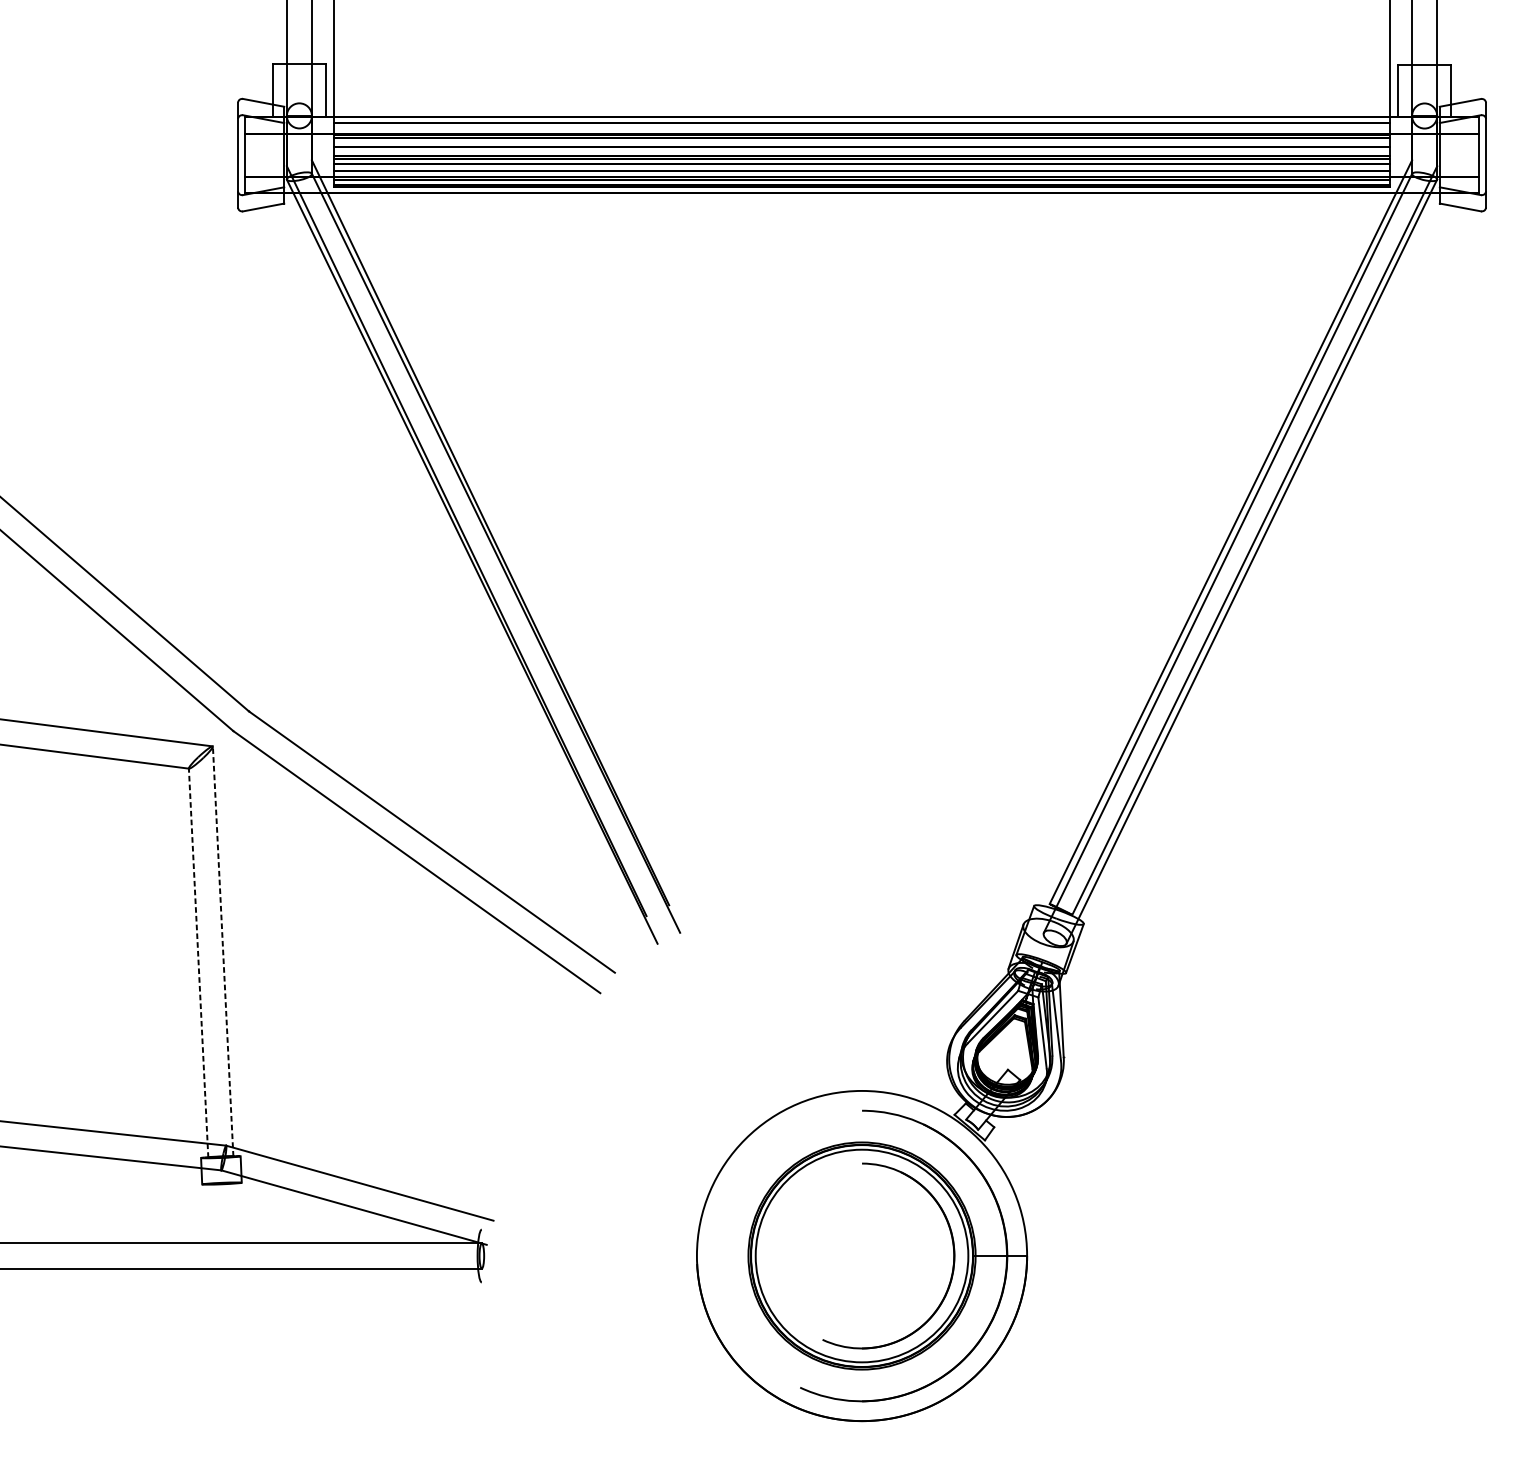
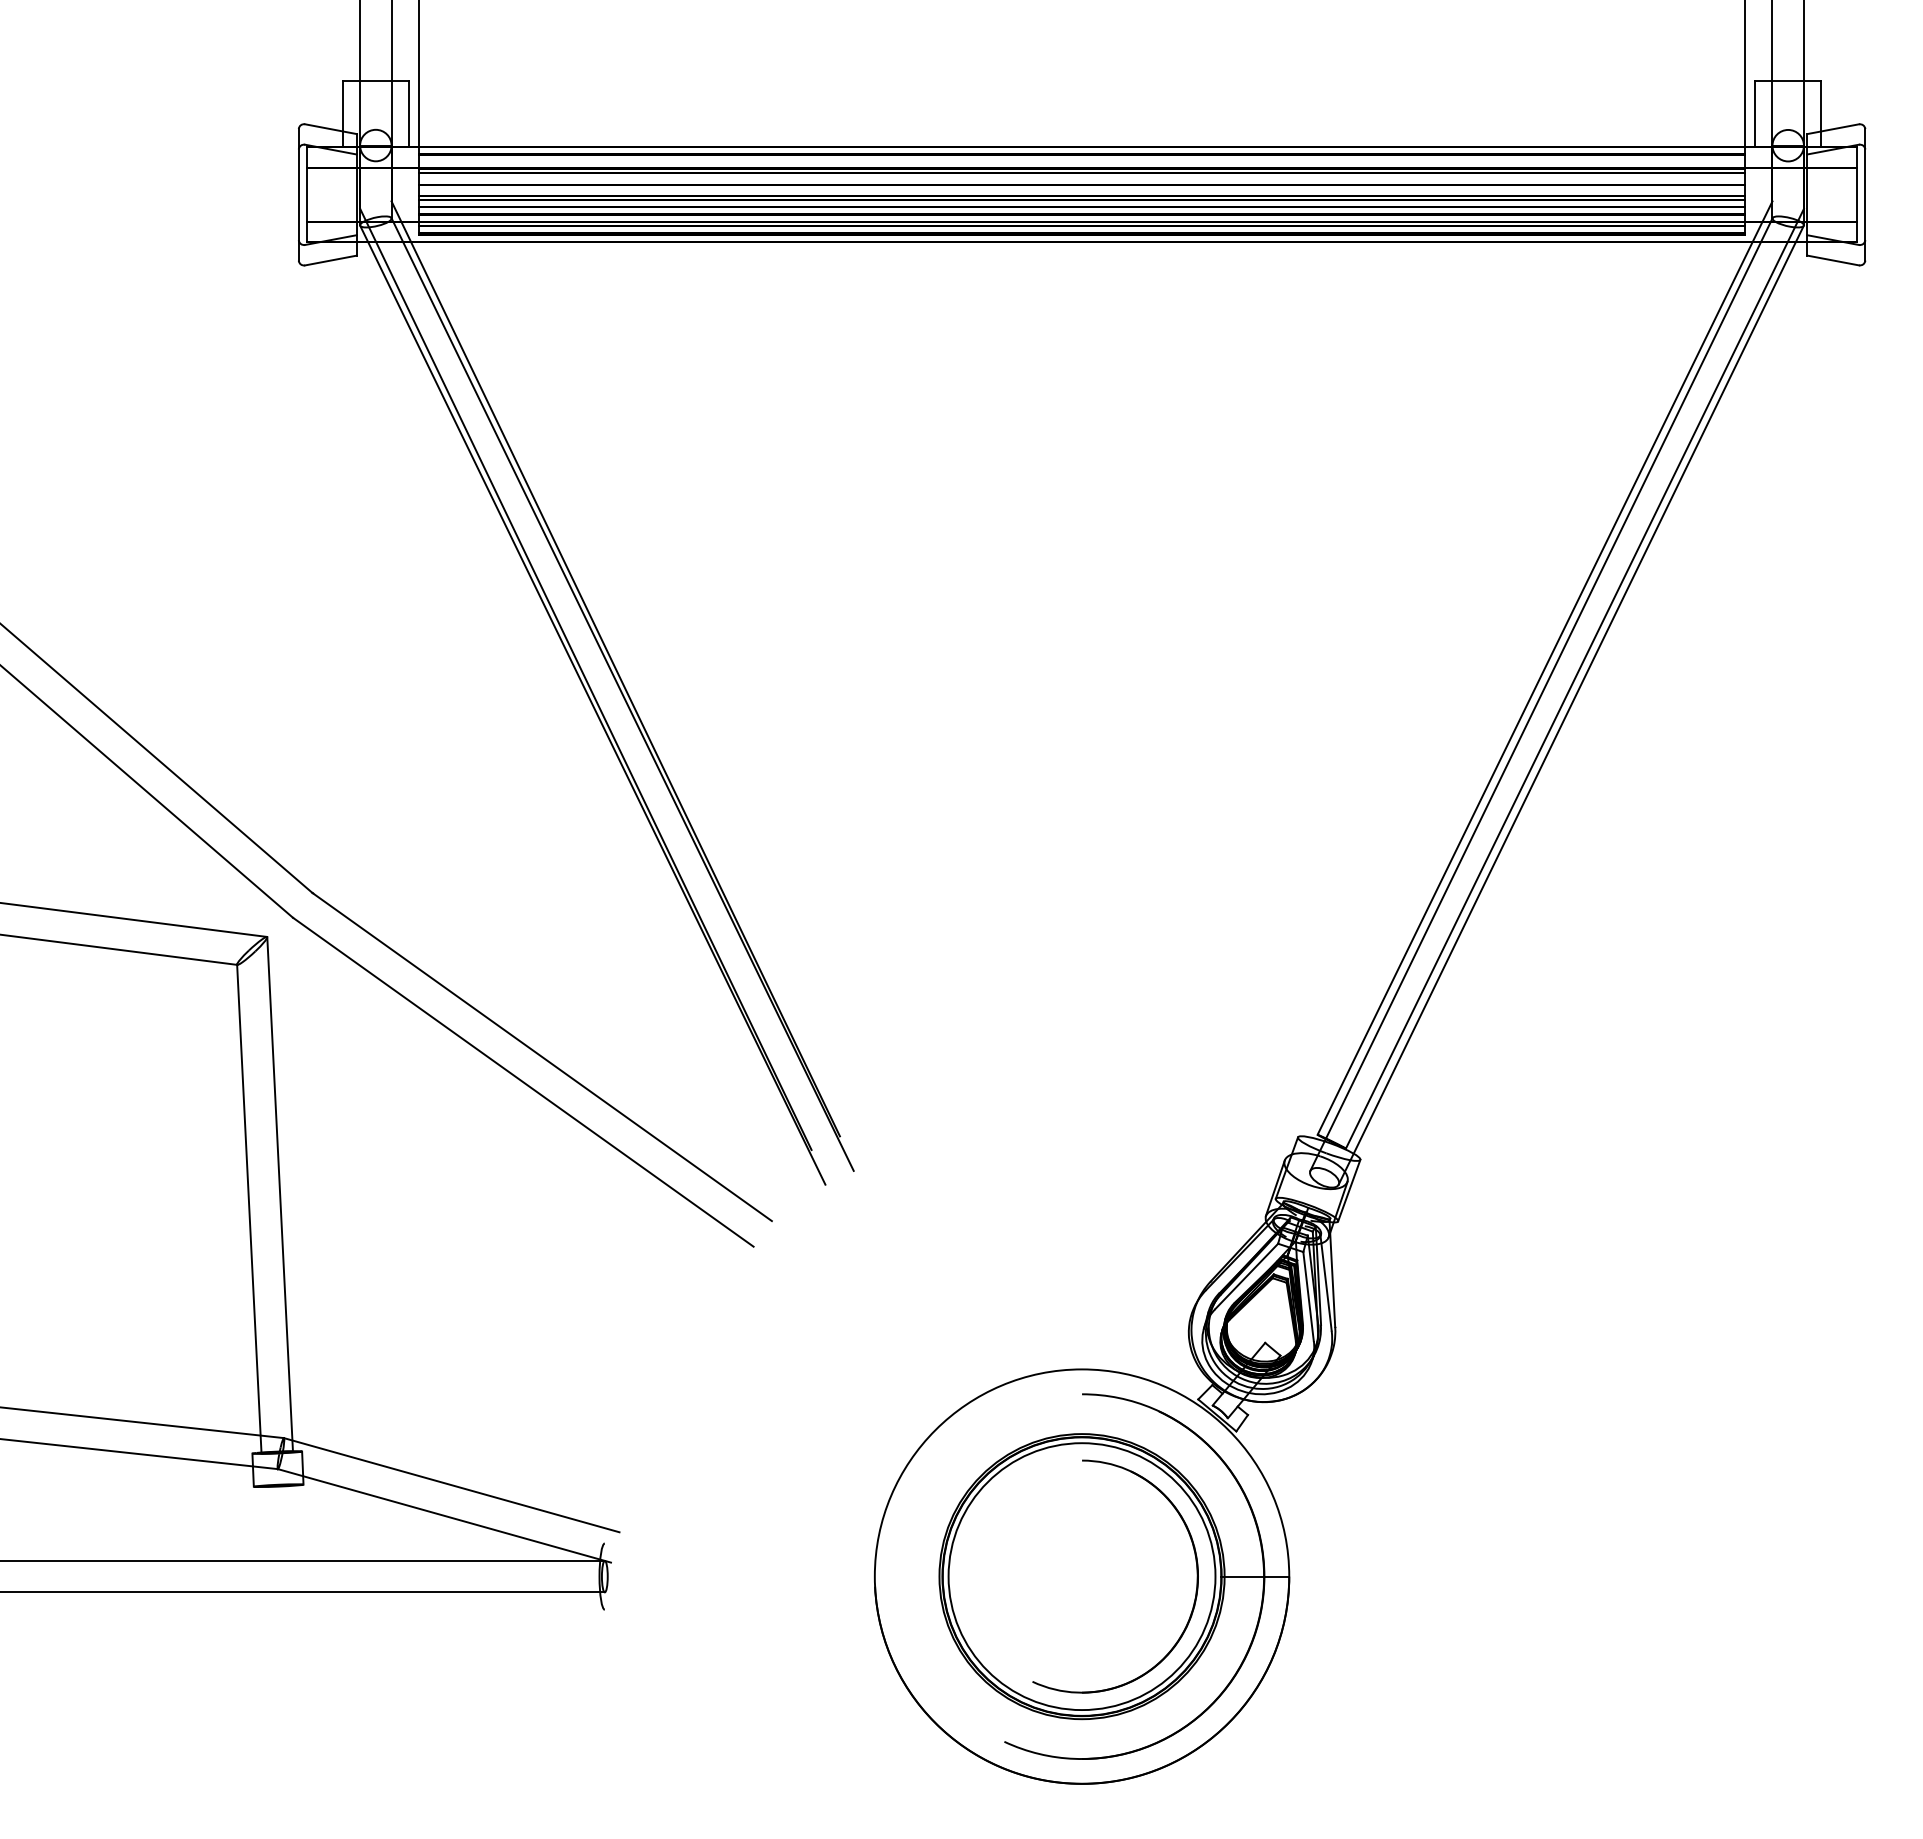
line: (223, 951) -> (280, 1194), dashed -> solid
line: (198, 962) -> (249, 1208), dashed -> solid

